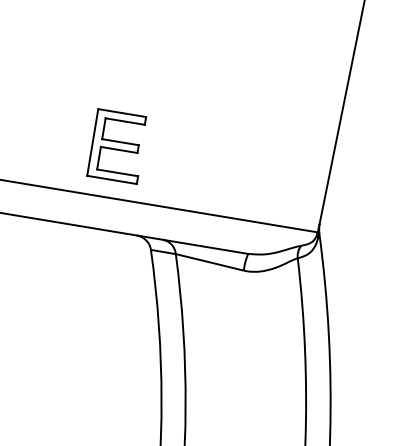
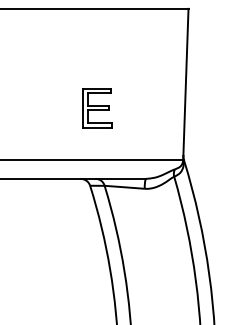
part: (117, 146) -> (97, 108), moved

